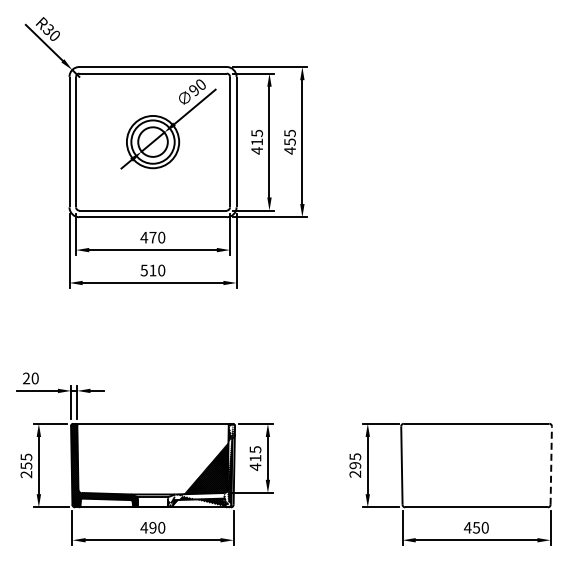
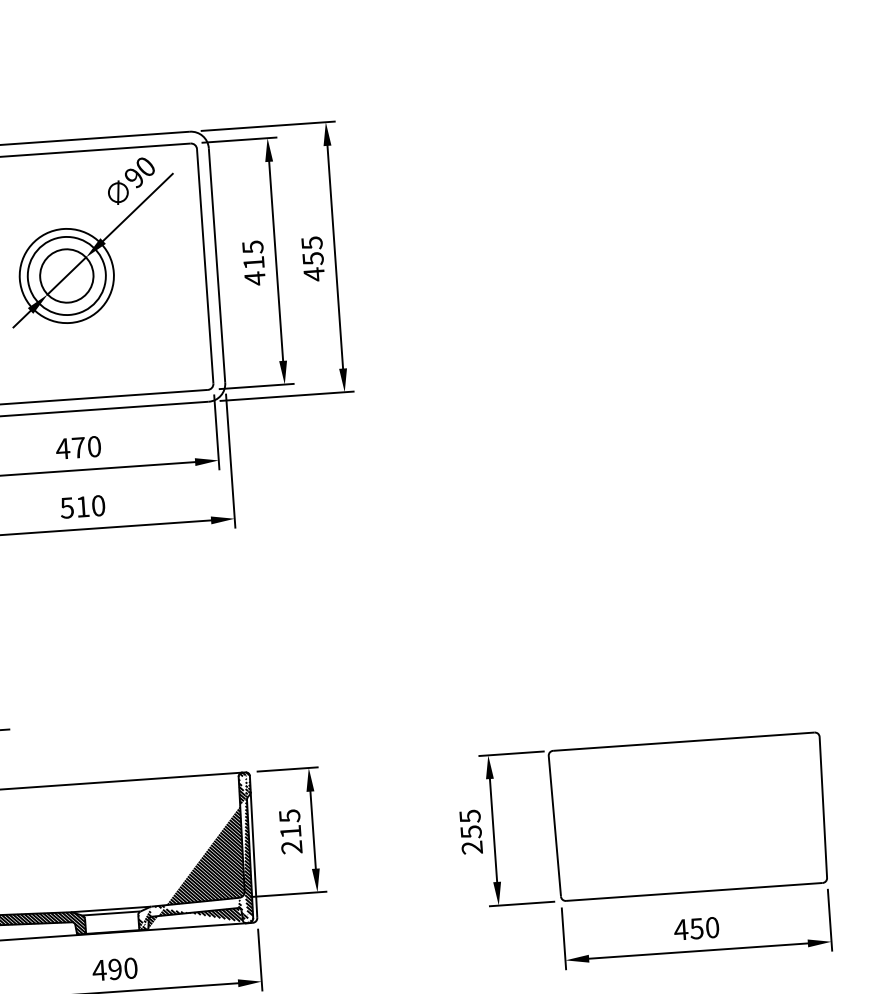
text: (354, 465) -> (469, 832), 295 -> 255
line: (551, 465) -> (823, 807), dashed -> solid
text: (255, 467) -> (291, 848), 415 -> 215

